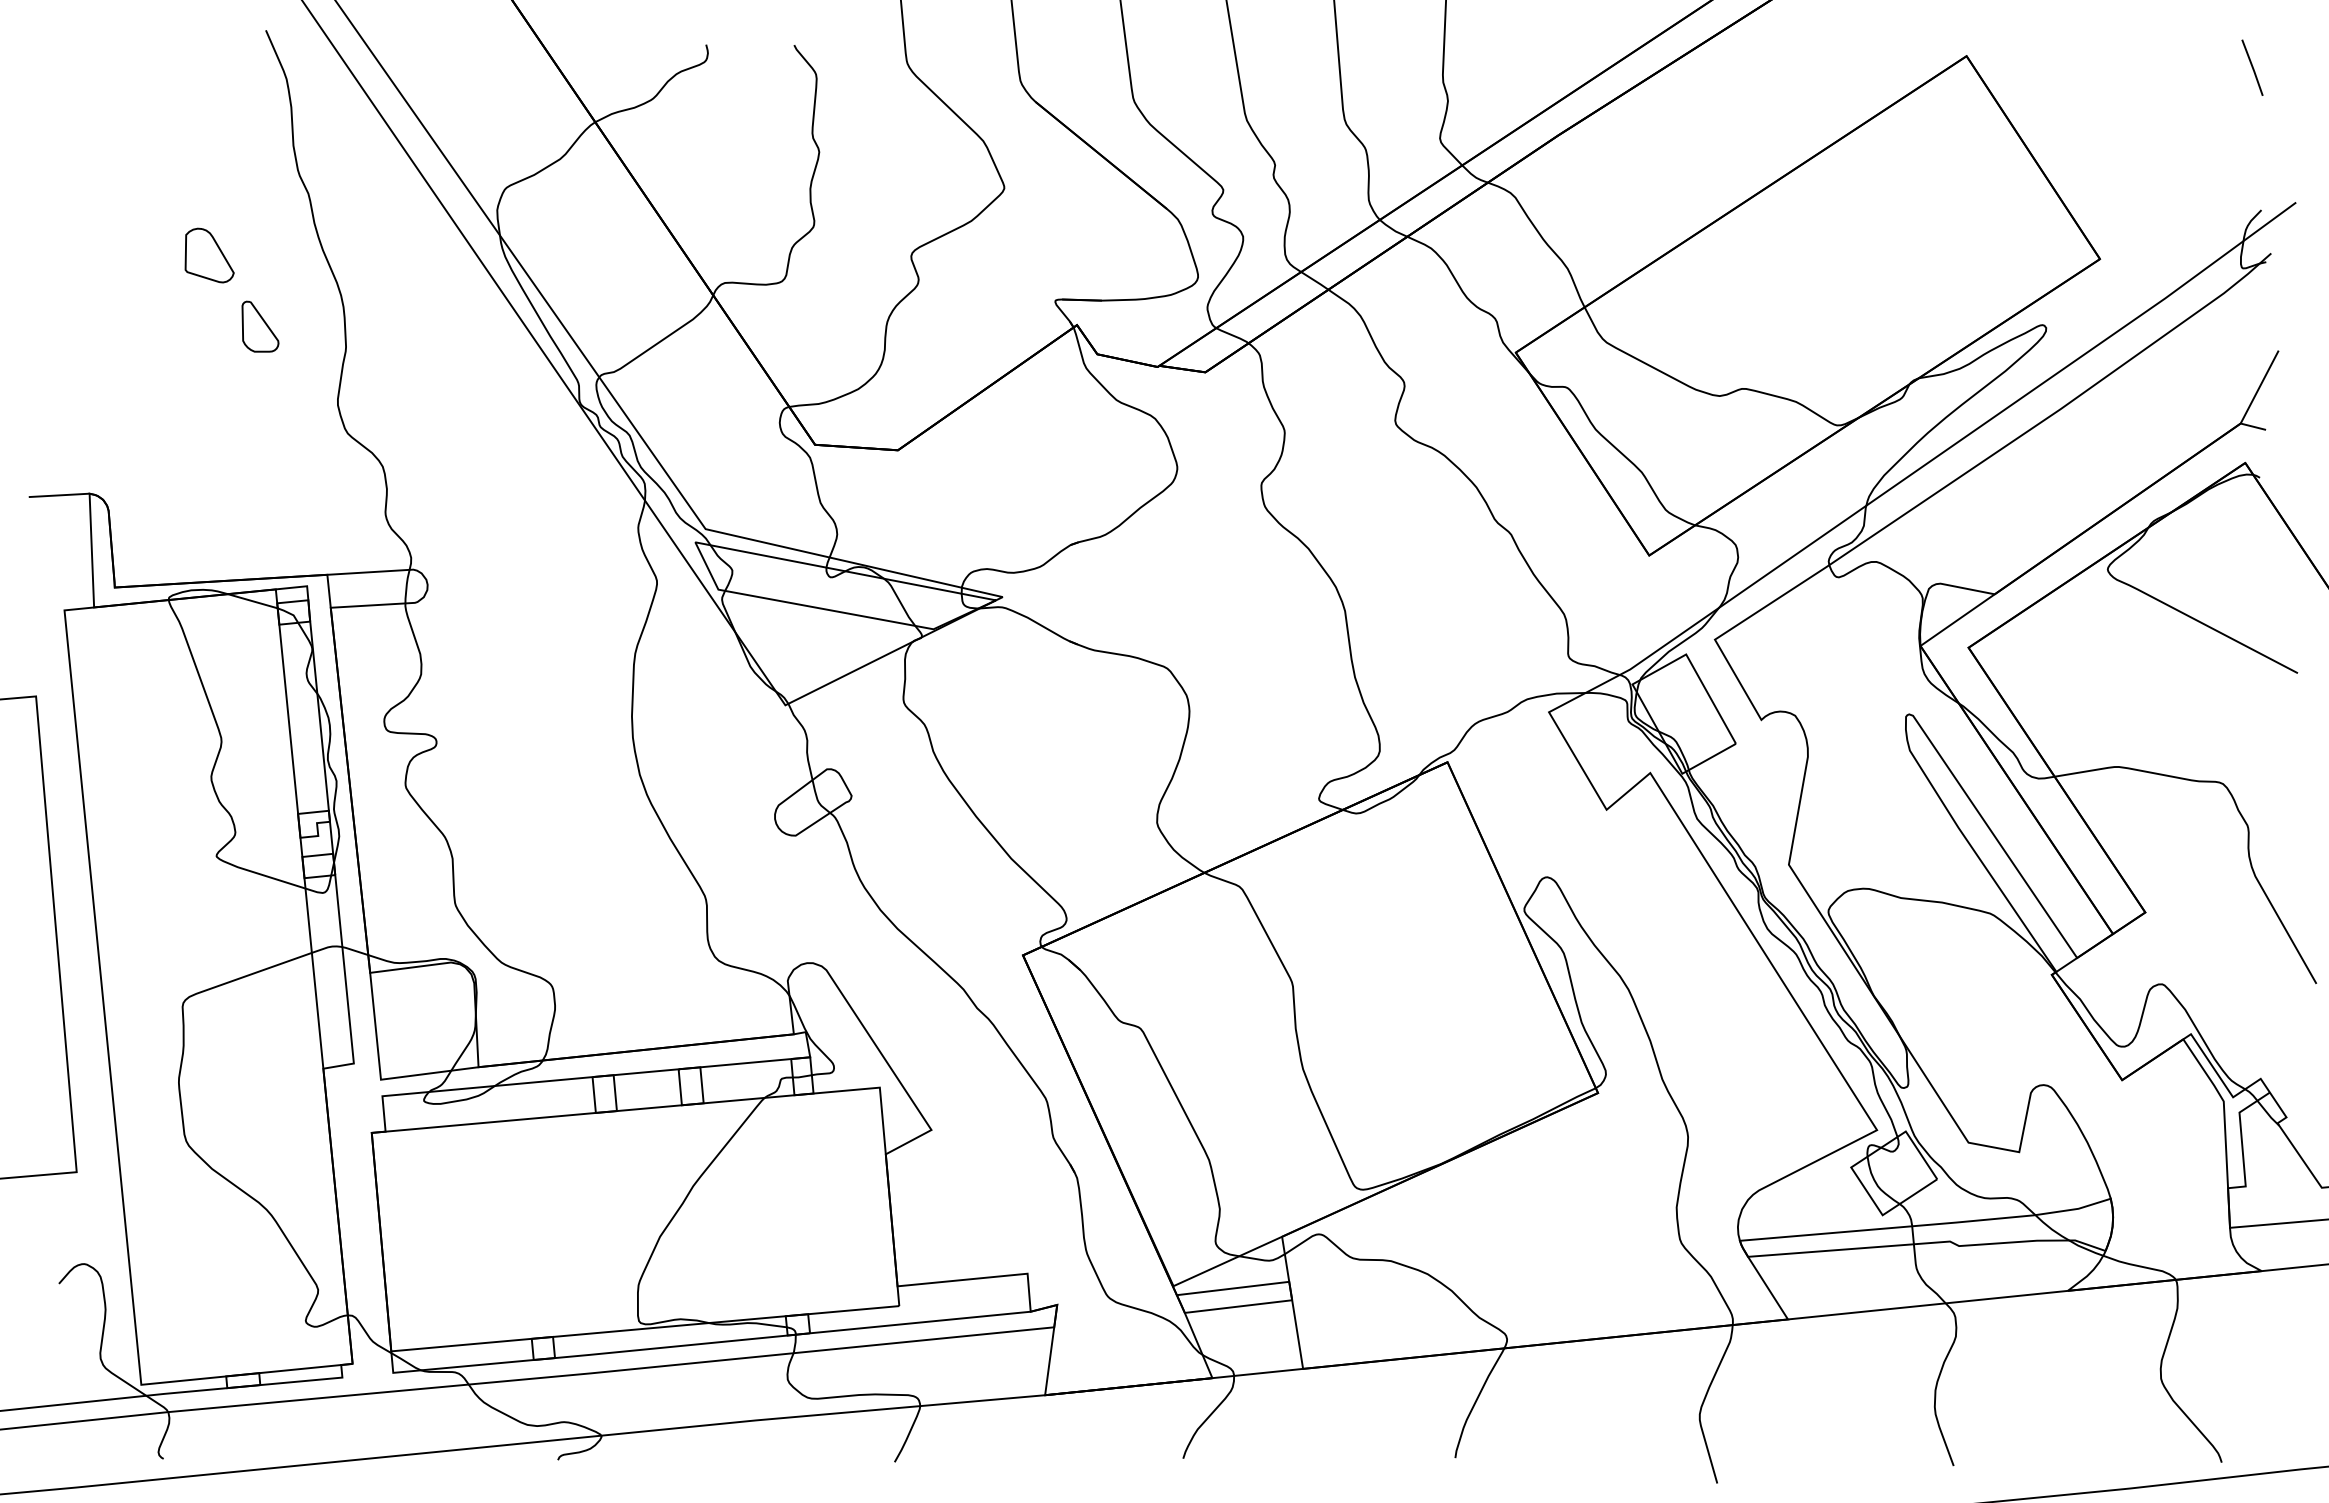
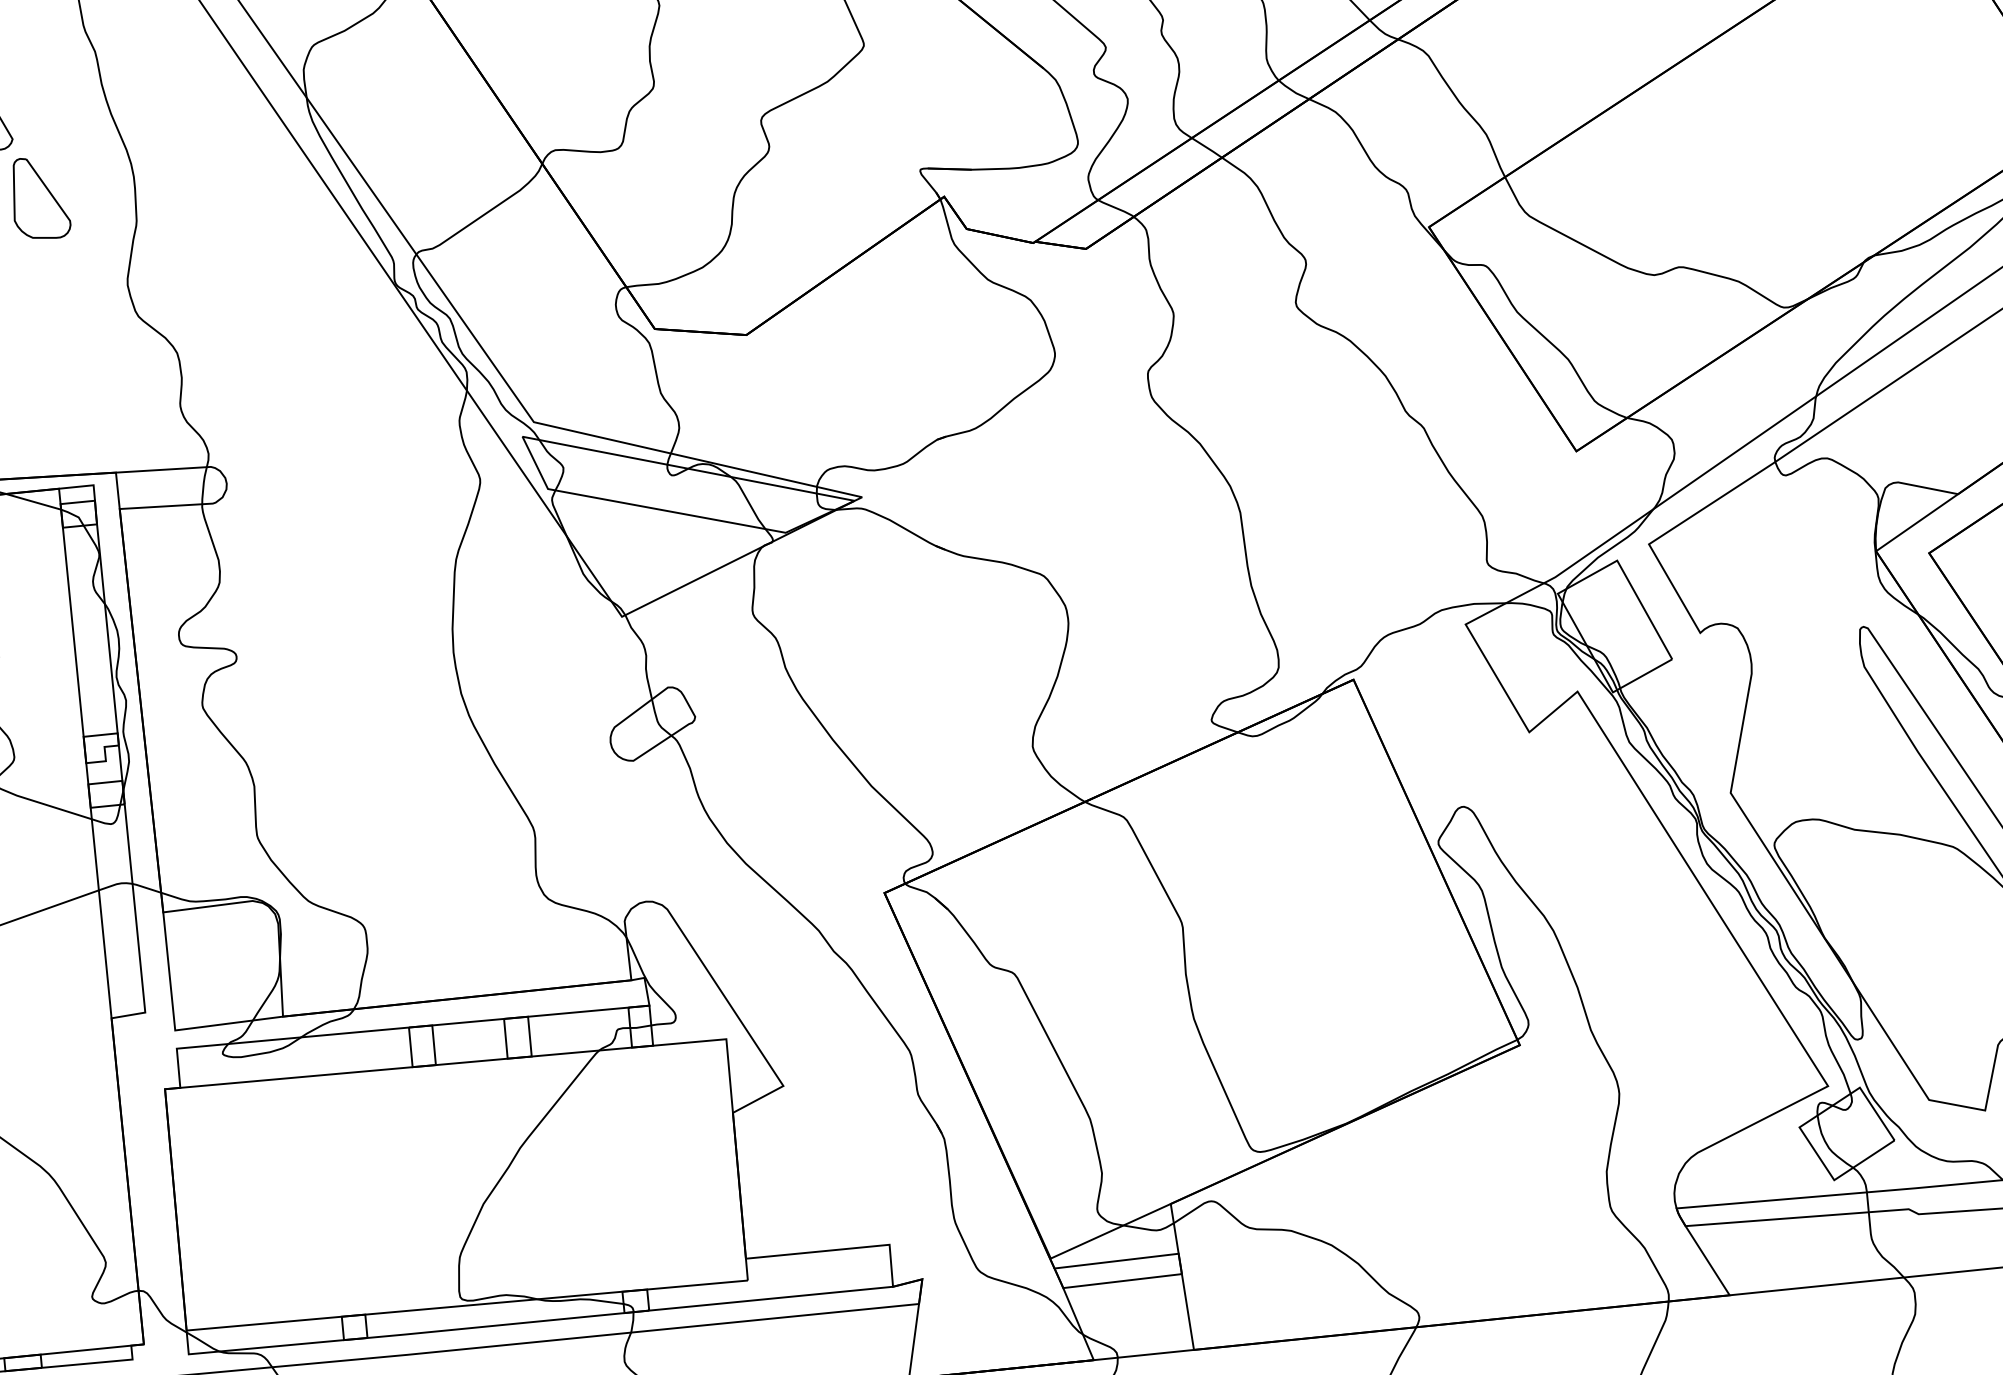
part: (260, 326) -> (42, 198), size x1.43

